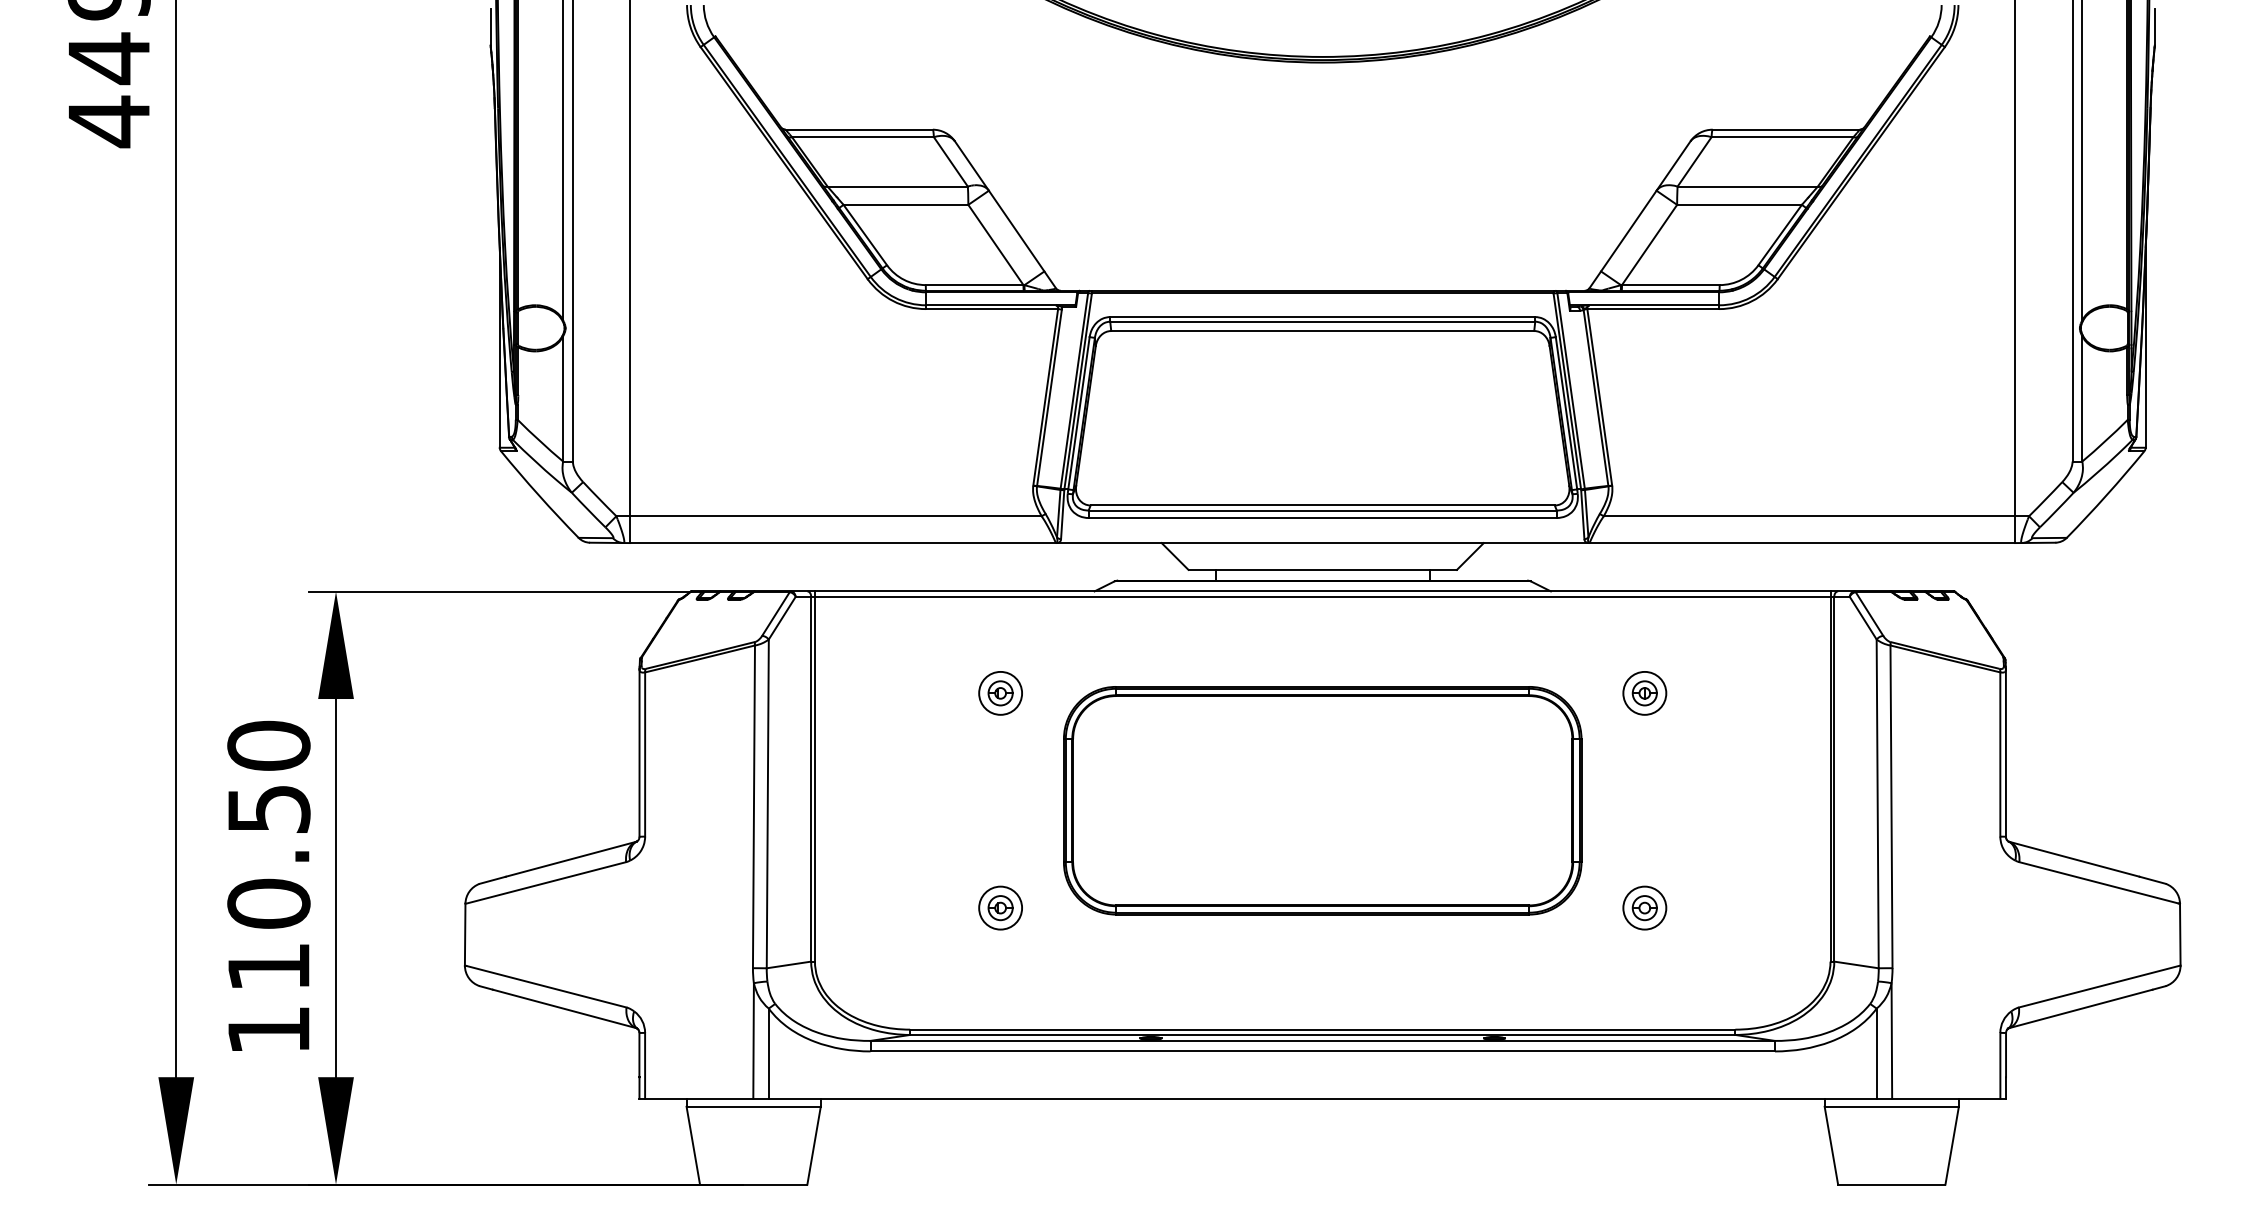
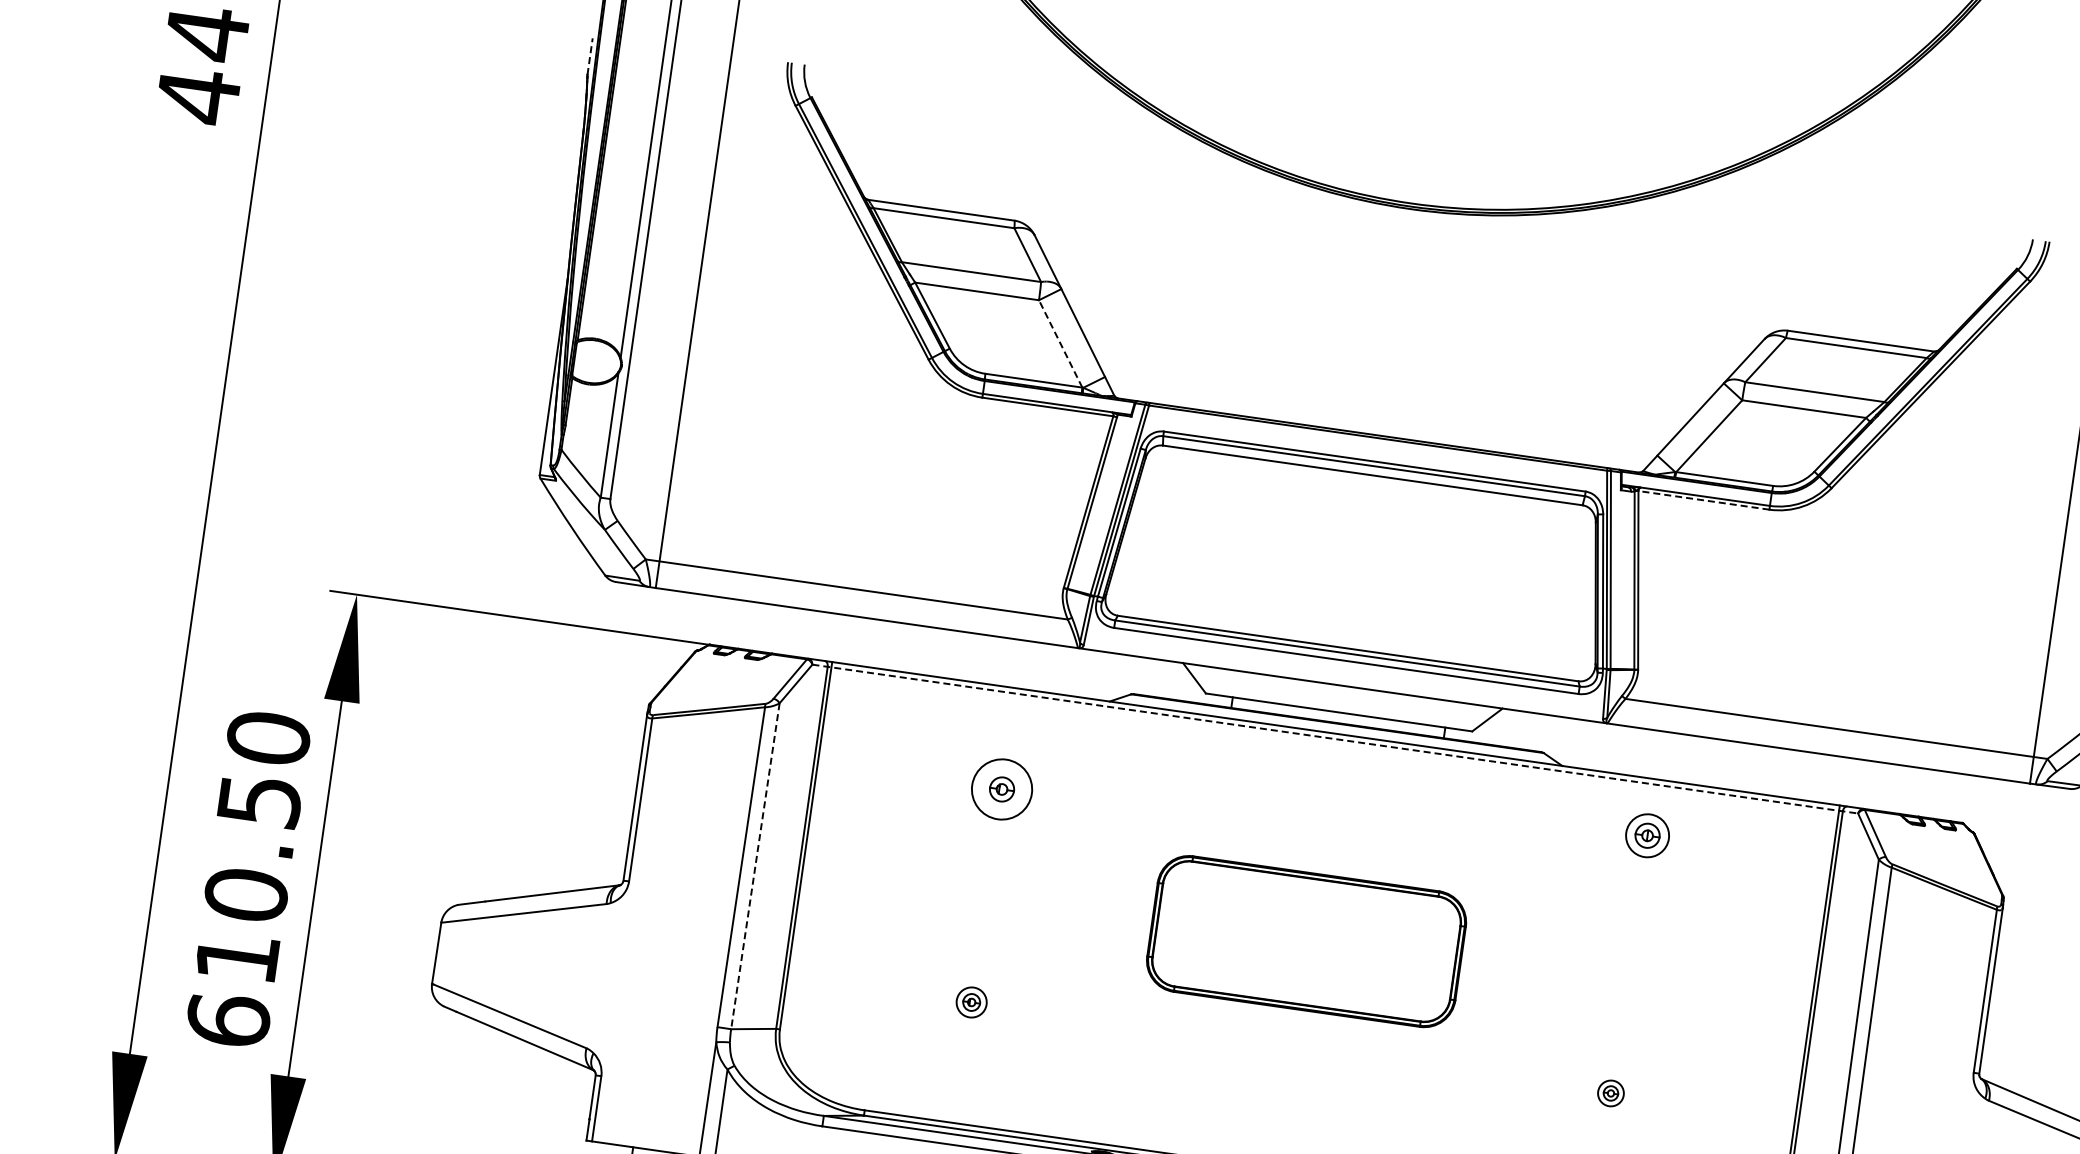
line: (490, 26) -> (590, 55), solid -> dashed
line: (995, 244) -> (1060, 343), solid -> dashed
line: (1653, 309) -> (1704, 500), solid -> dashed
line: (1322, 596) -> (1335, 738), solid -> dashed
circle: (1000, 692) -> (1002, 788), size x1.4
part: (1644, 693) -> (1647, 835), moved
part: (1322, 800) -> (1306, 941), size x0.6
line: (767, 804) -> (755, 866), solid -> dashed
part: (1000, 907) -> (971, 1001), size x0.7
part: (1644, 907) -> (1610, 1092), size x0.6
text: (268, 1029) -> (228, 1019), 110.50 -> 610.50

